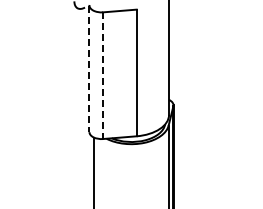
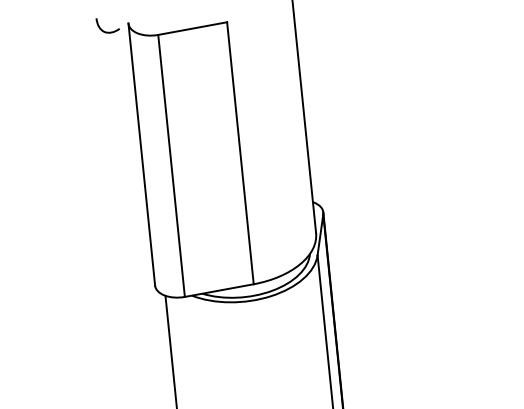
line: (89, 69) -> (142, 155), dashed -> solid
line: (103, 76) -> (172, 167), dashed -> solid

